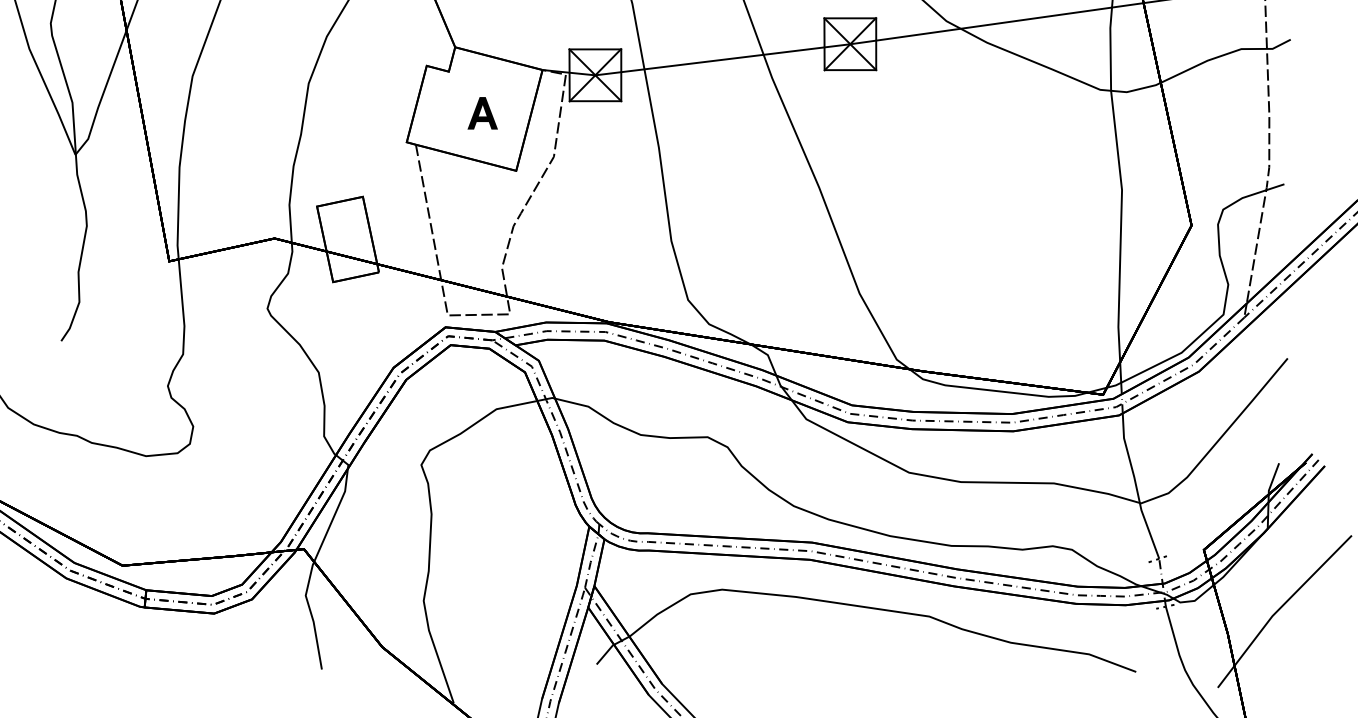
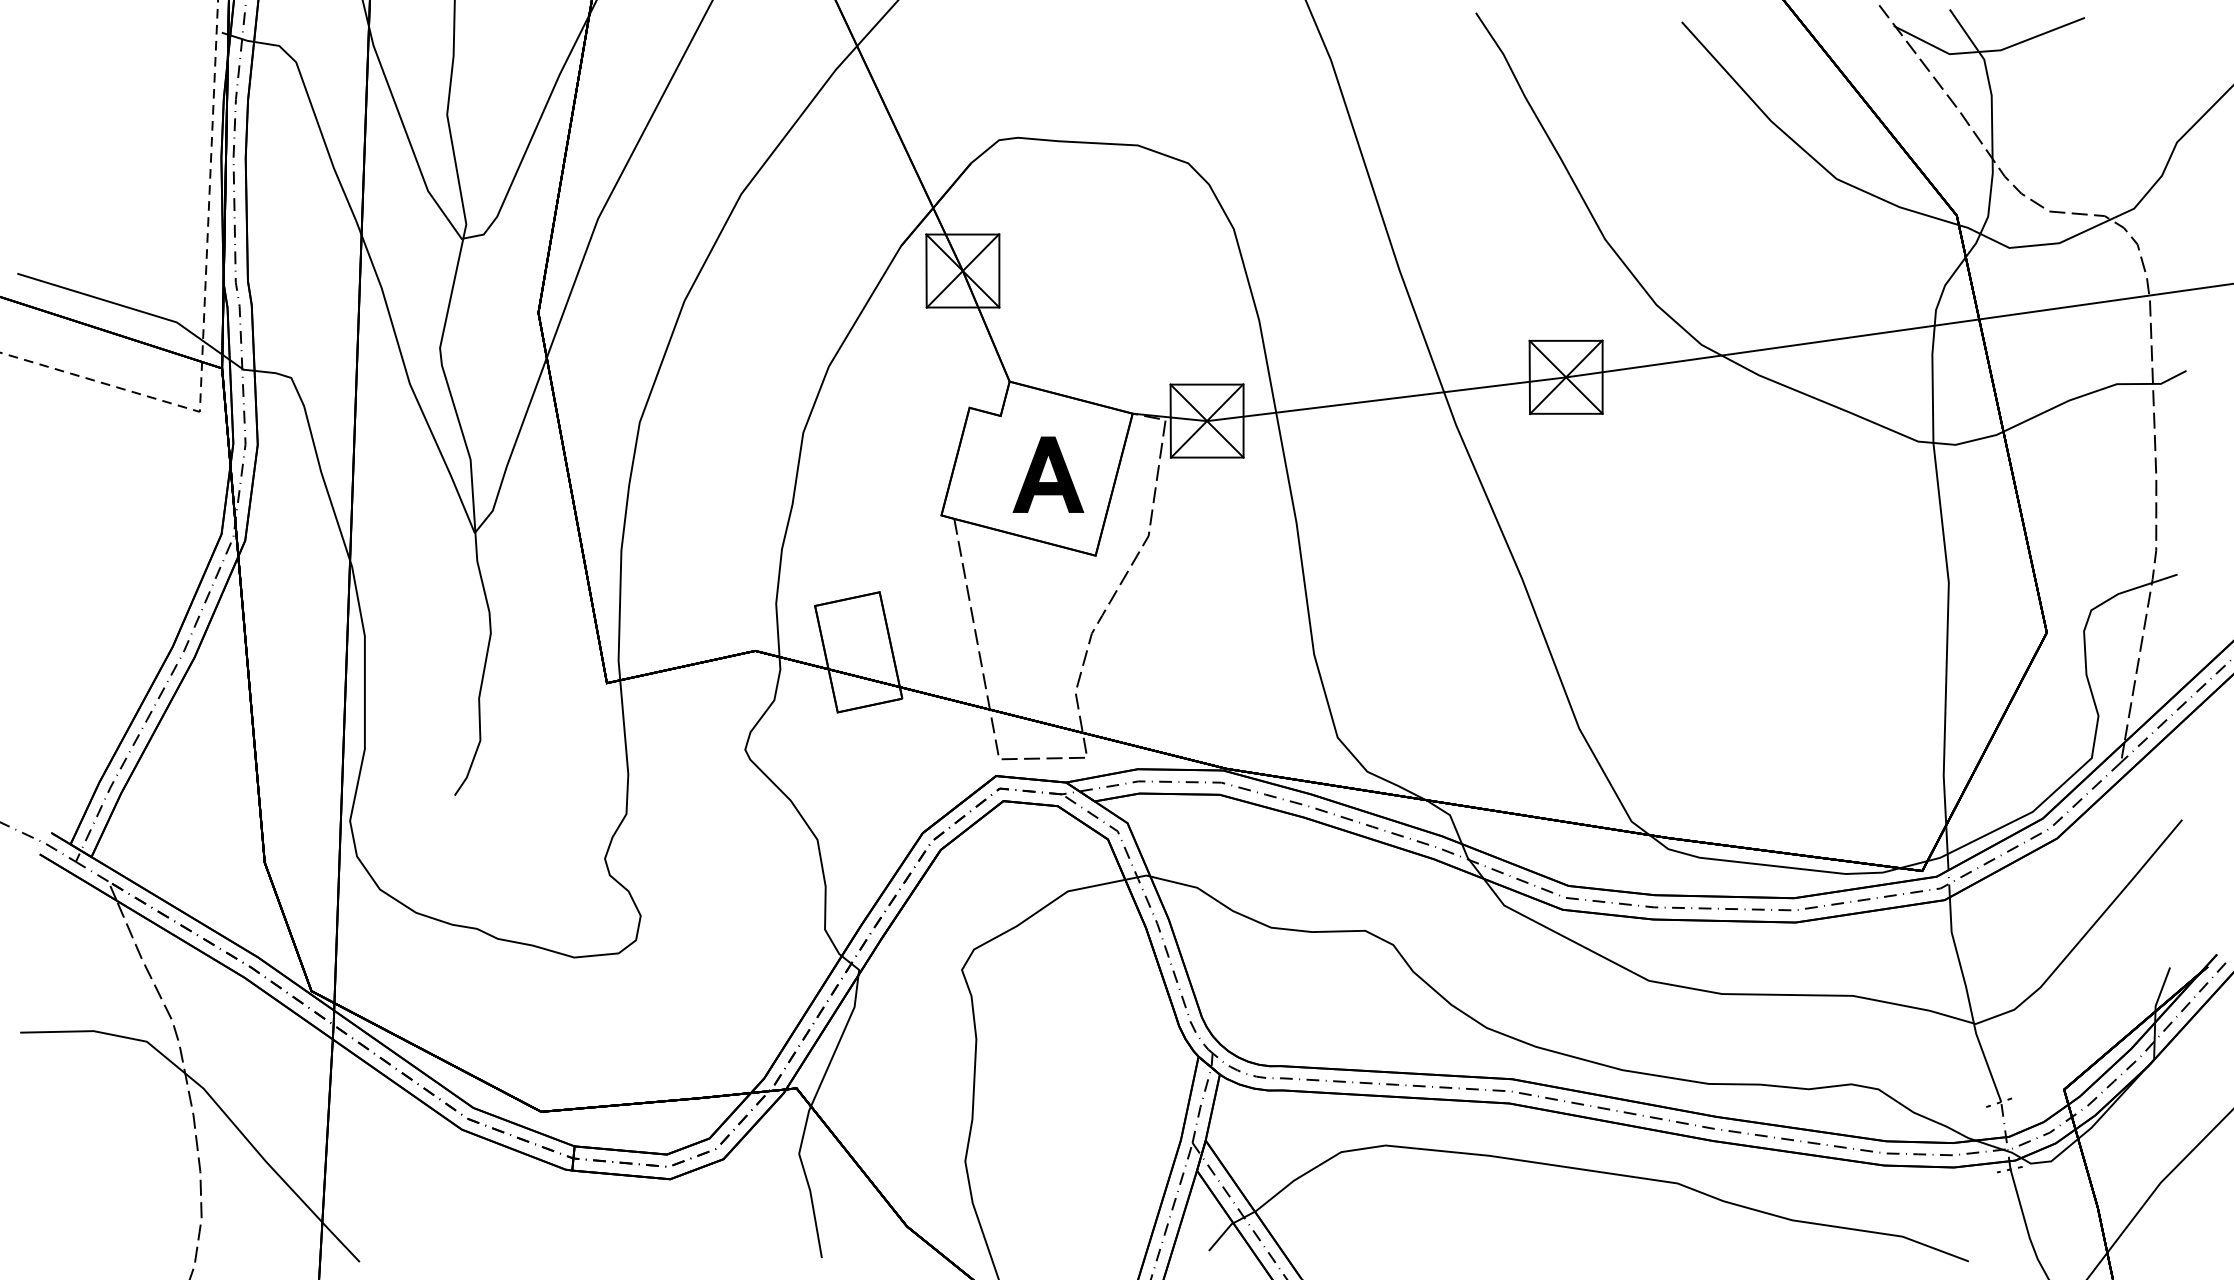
part: (482, 113) -> (1048, 474), size x1.67

